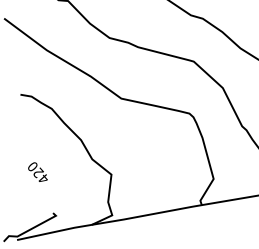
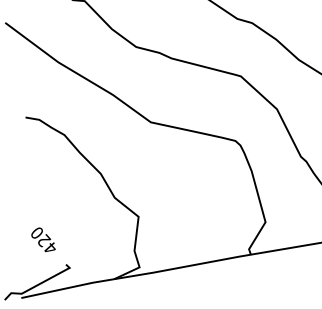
text: (37, 171) -> (42, 238), moved

